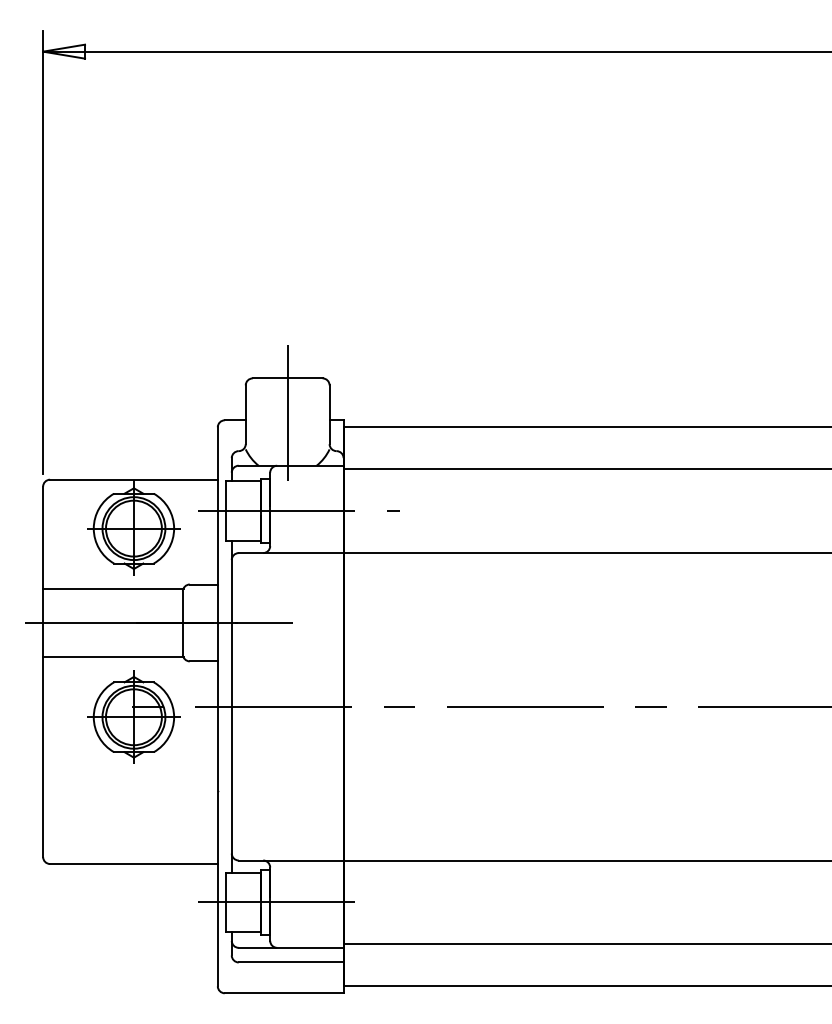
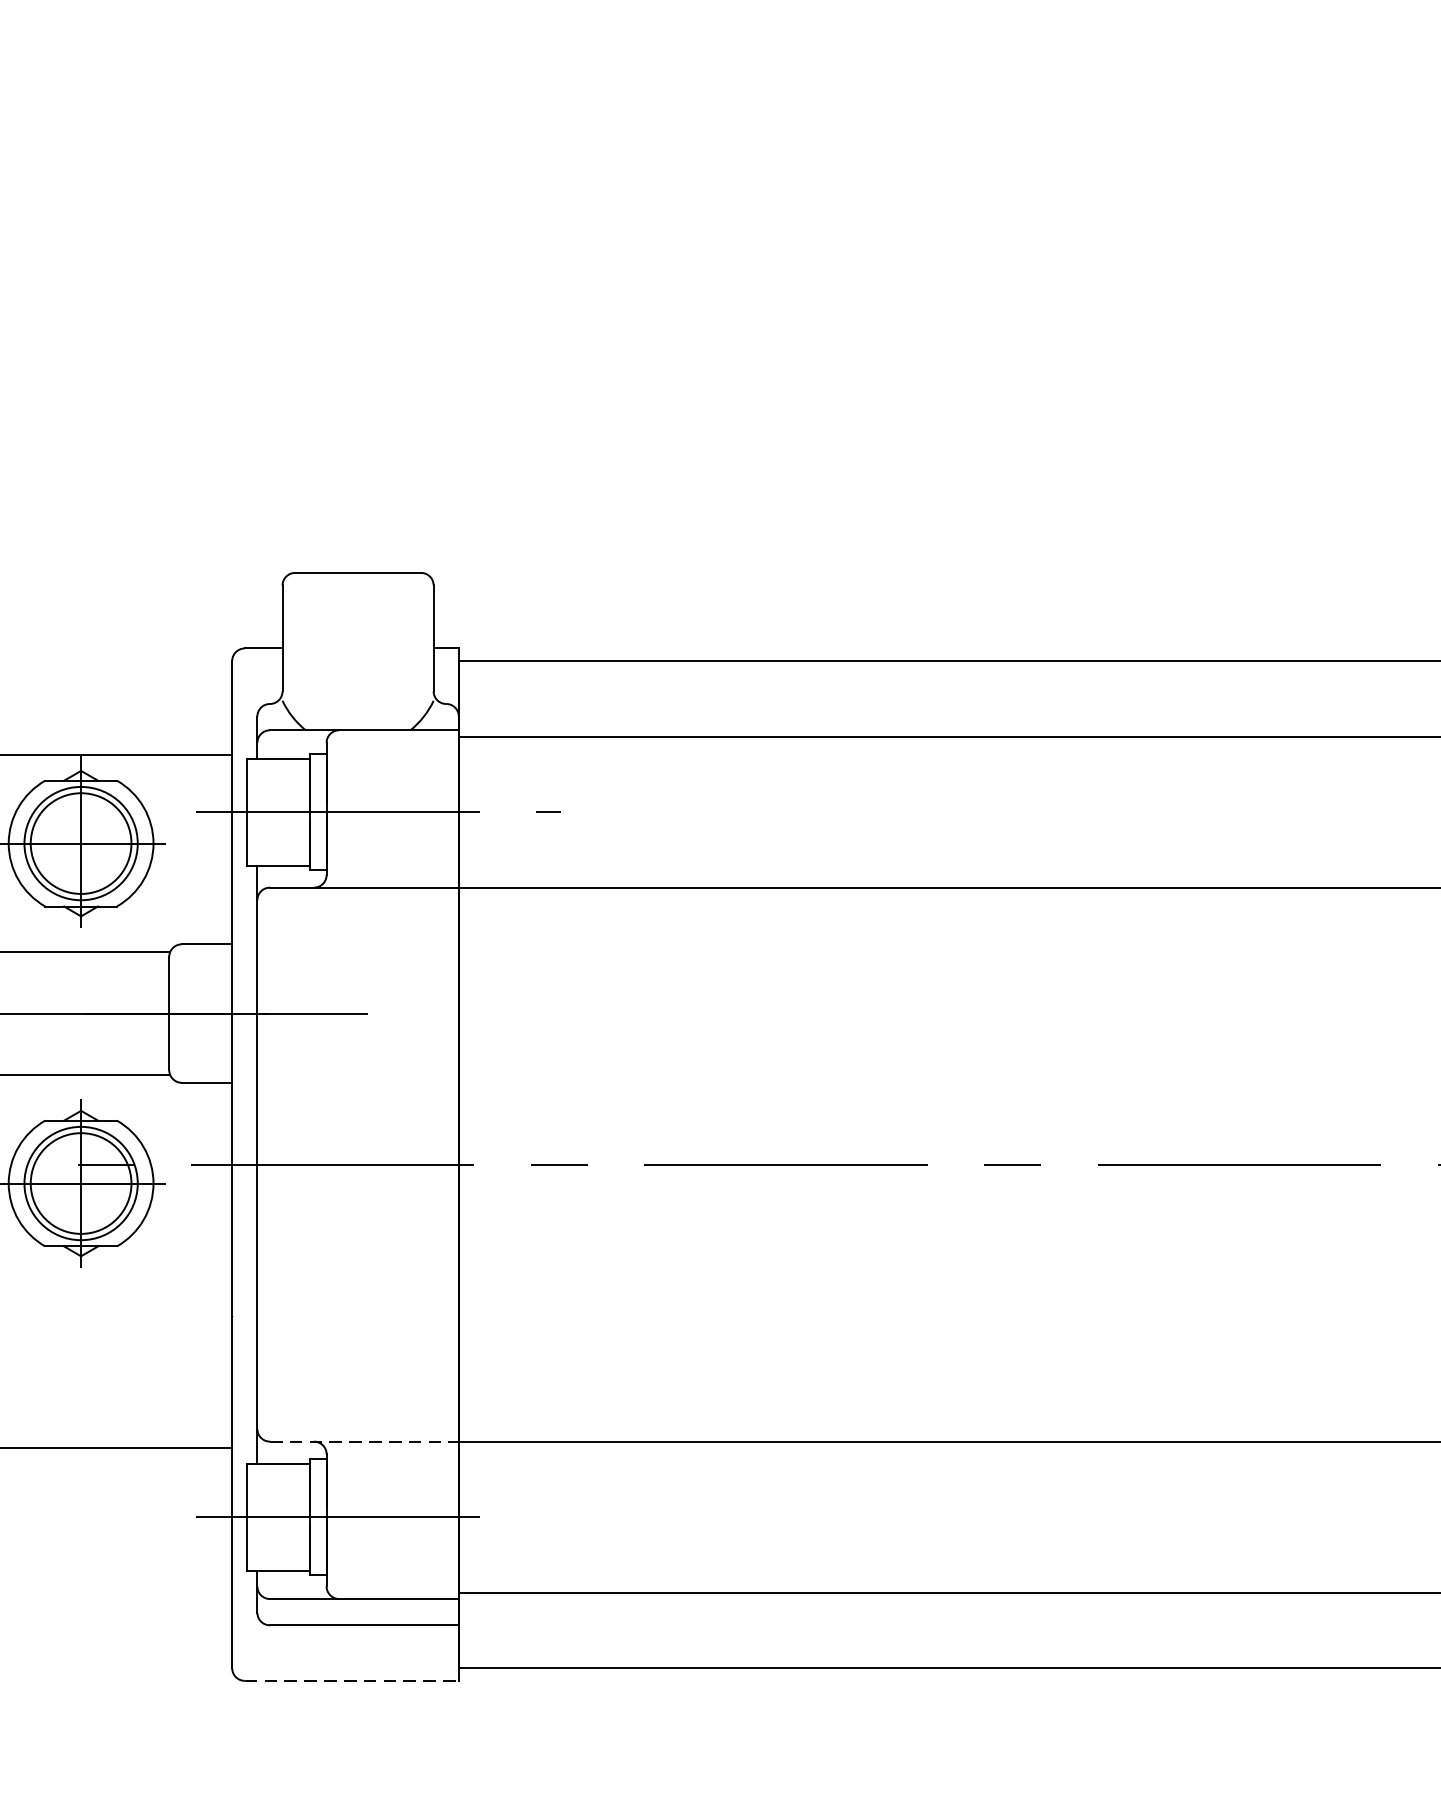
line: (287, 413) -> (357, 636), removed
line: (291, 860) -> (364, 1441), solid -> dashed
line: (284, 993) -> (352, 1681), solid -> dashed

